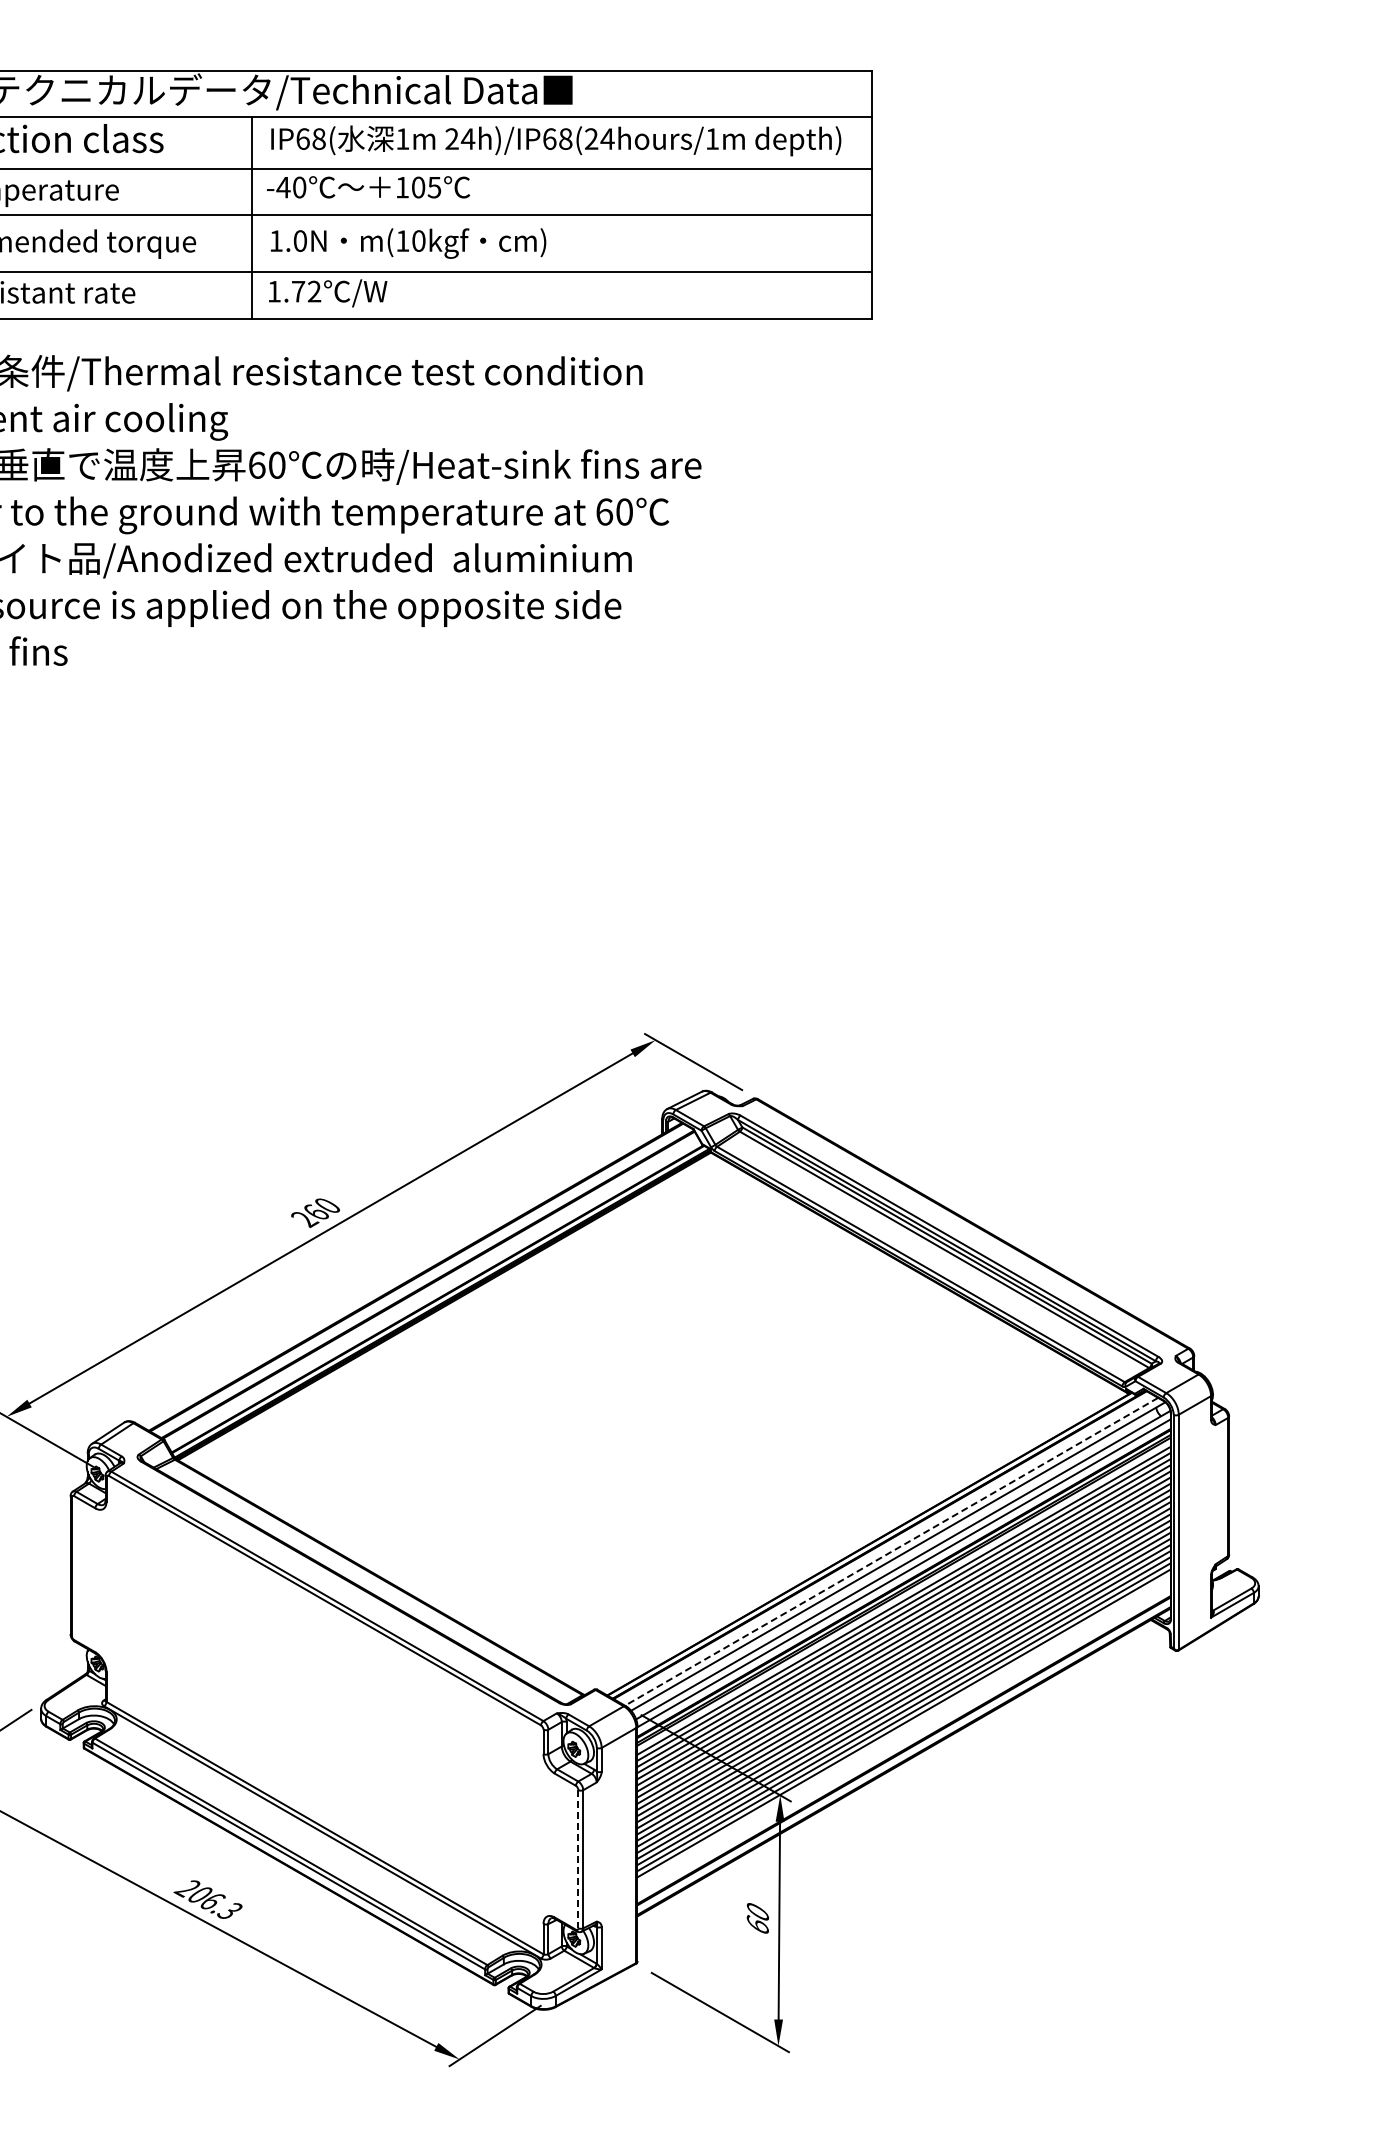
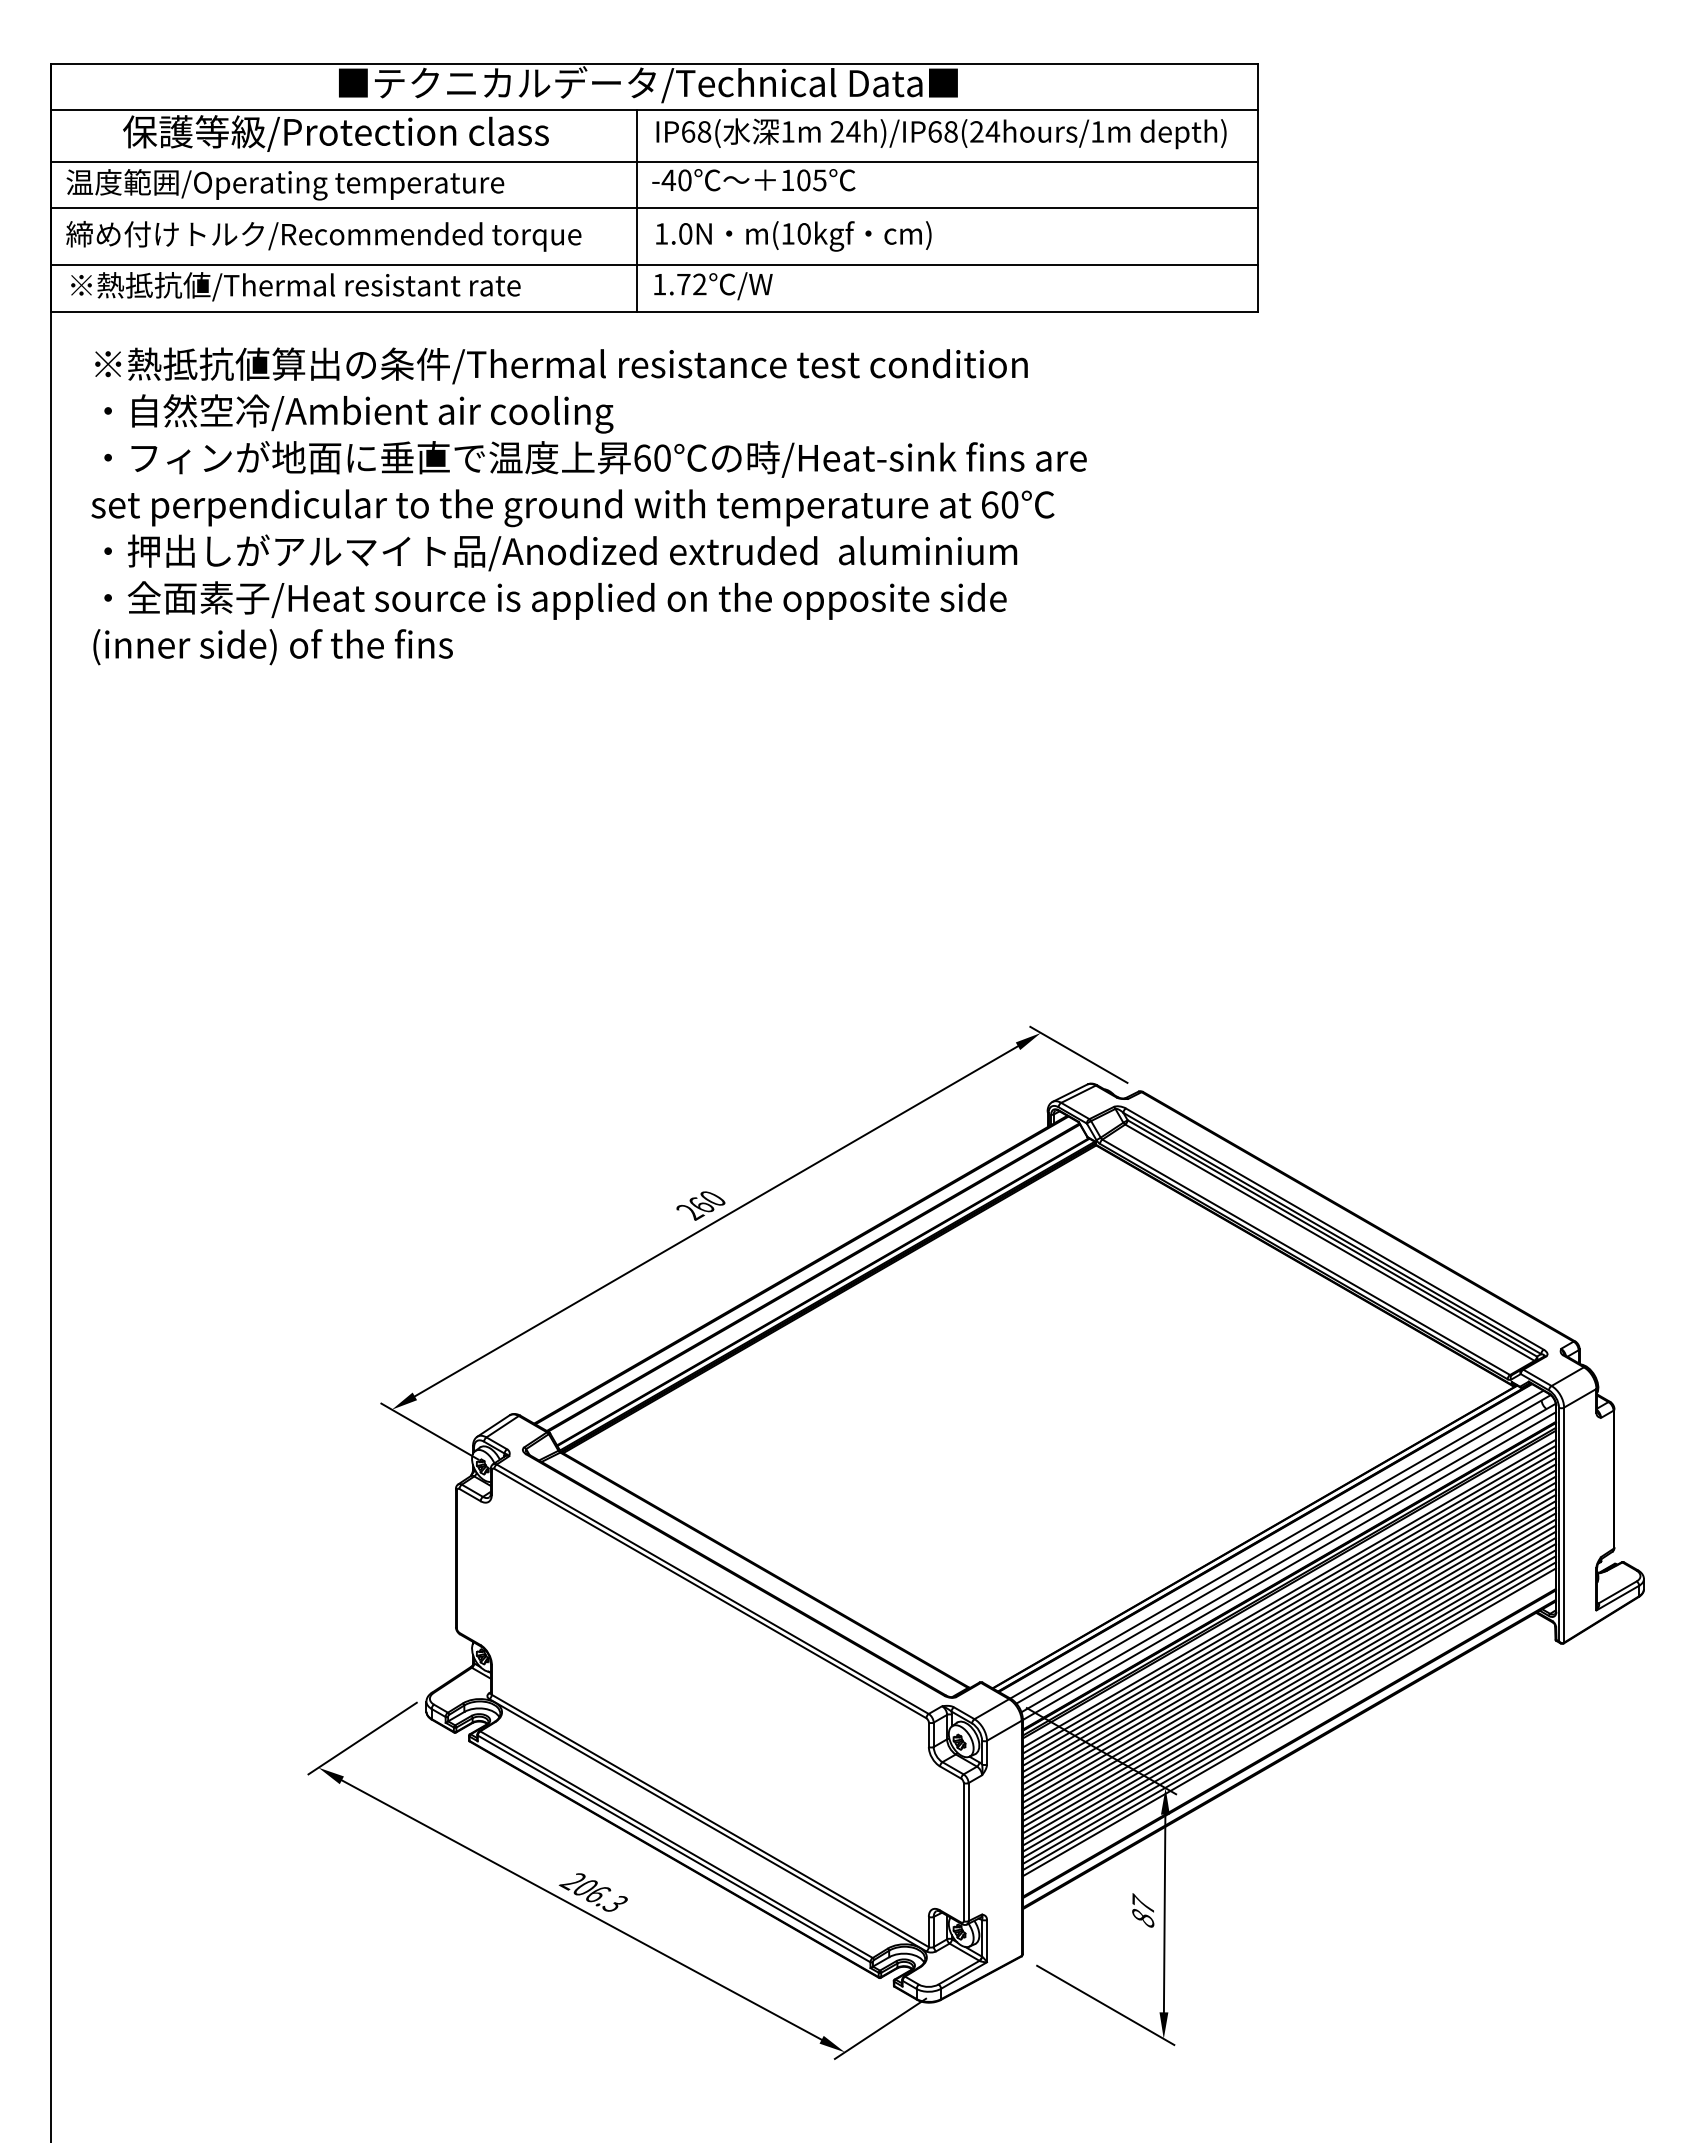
line: (891, 1551) -> (1276, 1544), dashed -> solid
line: (903, 1729) -> (1288, 1722), added
line: (578, 1859) -> (963, 1852), dashed -> solid
text: (758, 1917) -> (1143, 1910), 60 -> 87

